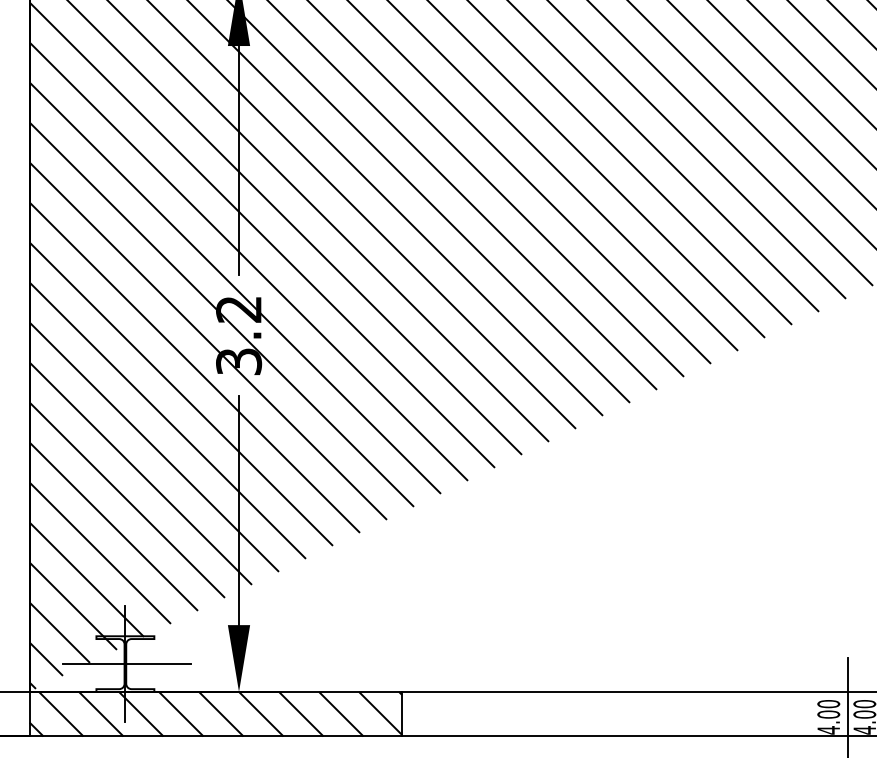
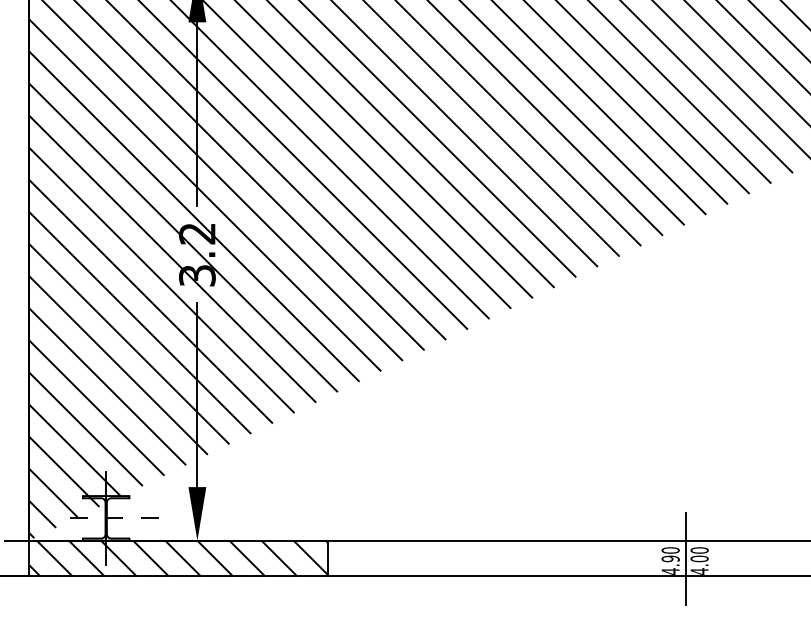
line: (127, 664) -> (107, 518), solid -> dashed
text: (828, 714) -> (670, 558), 4.00 -> 4.90

